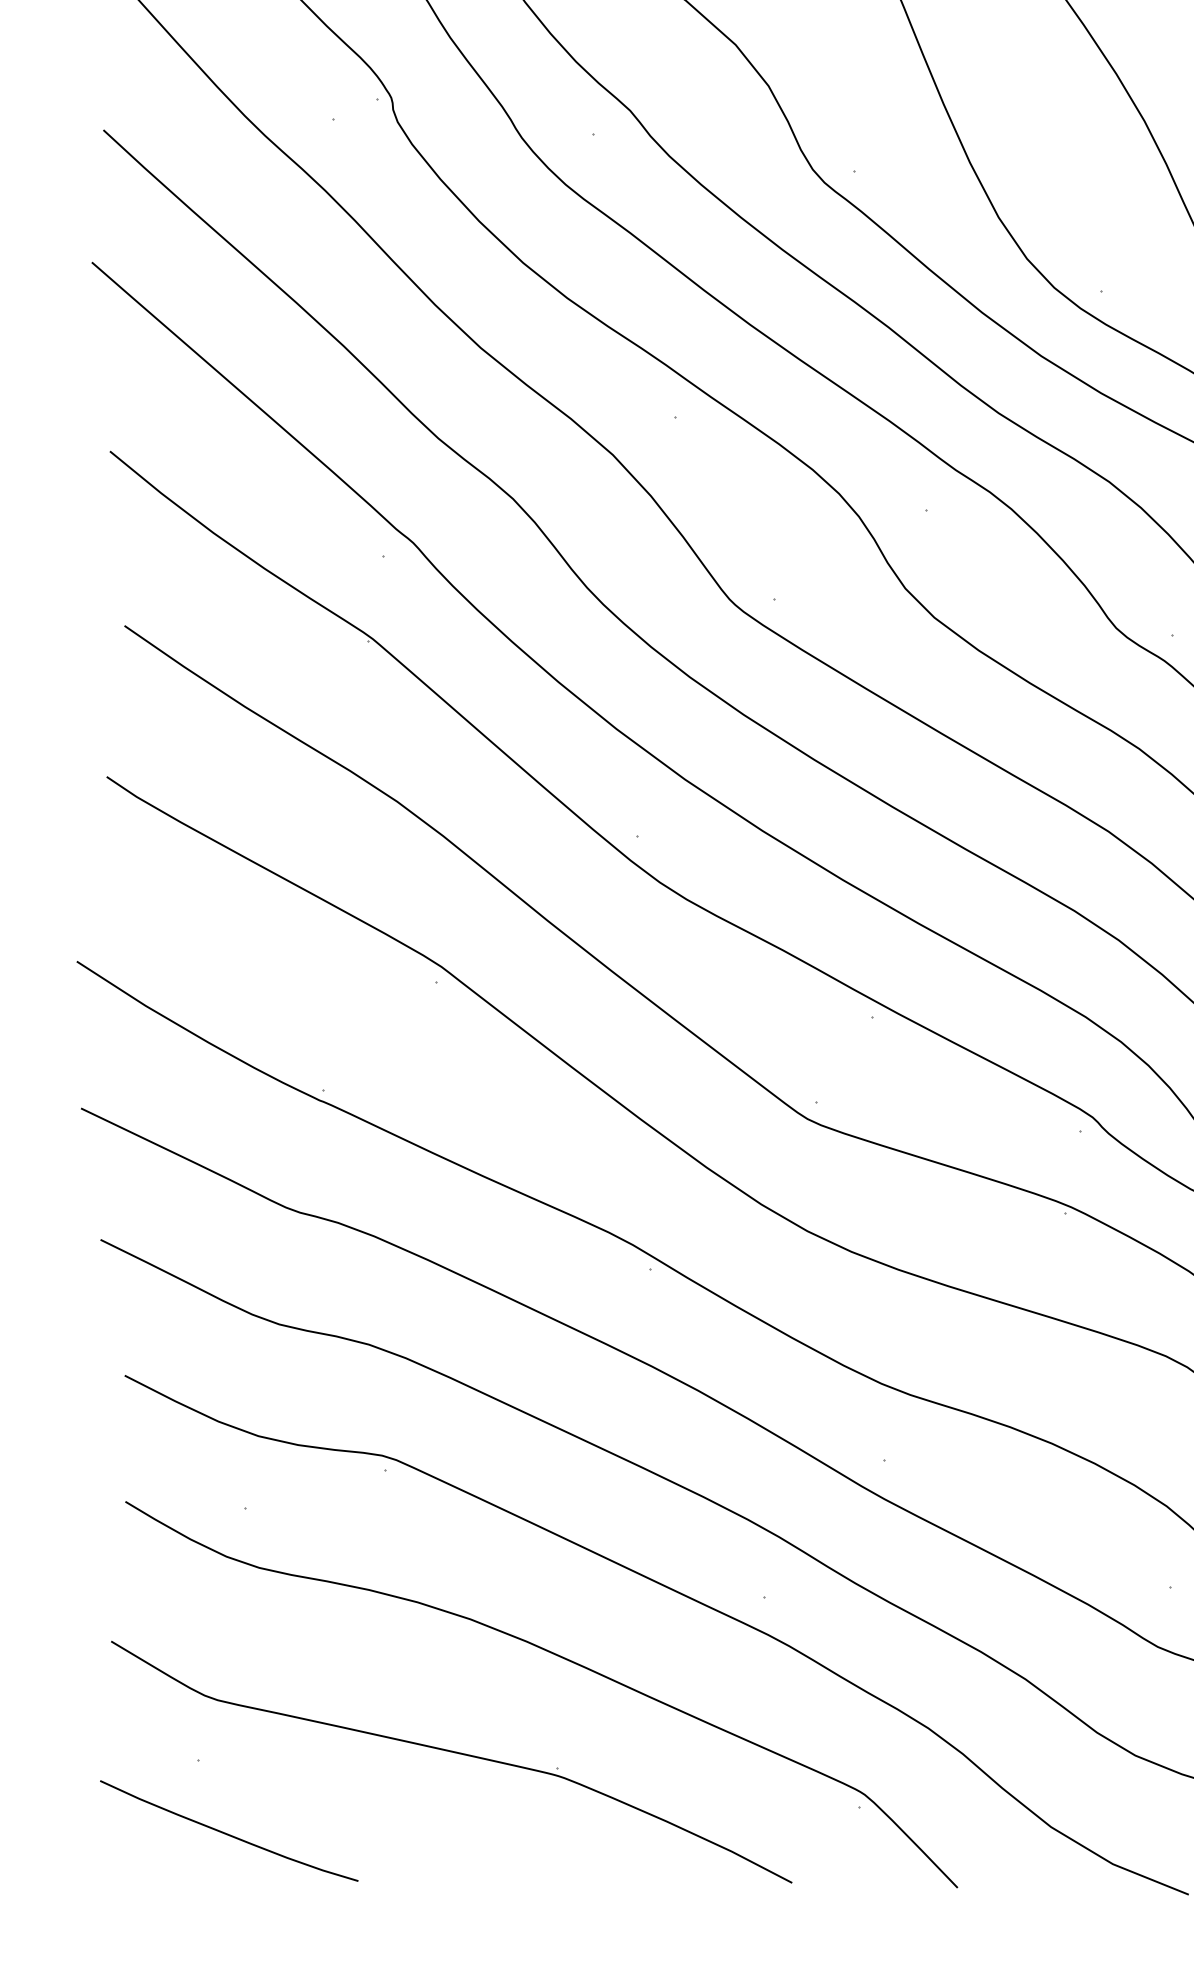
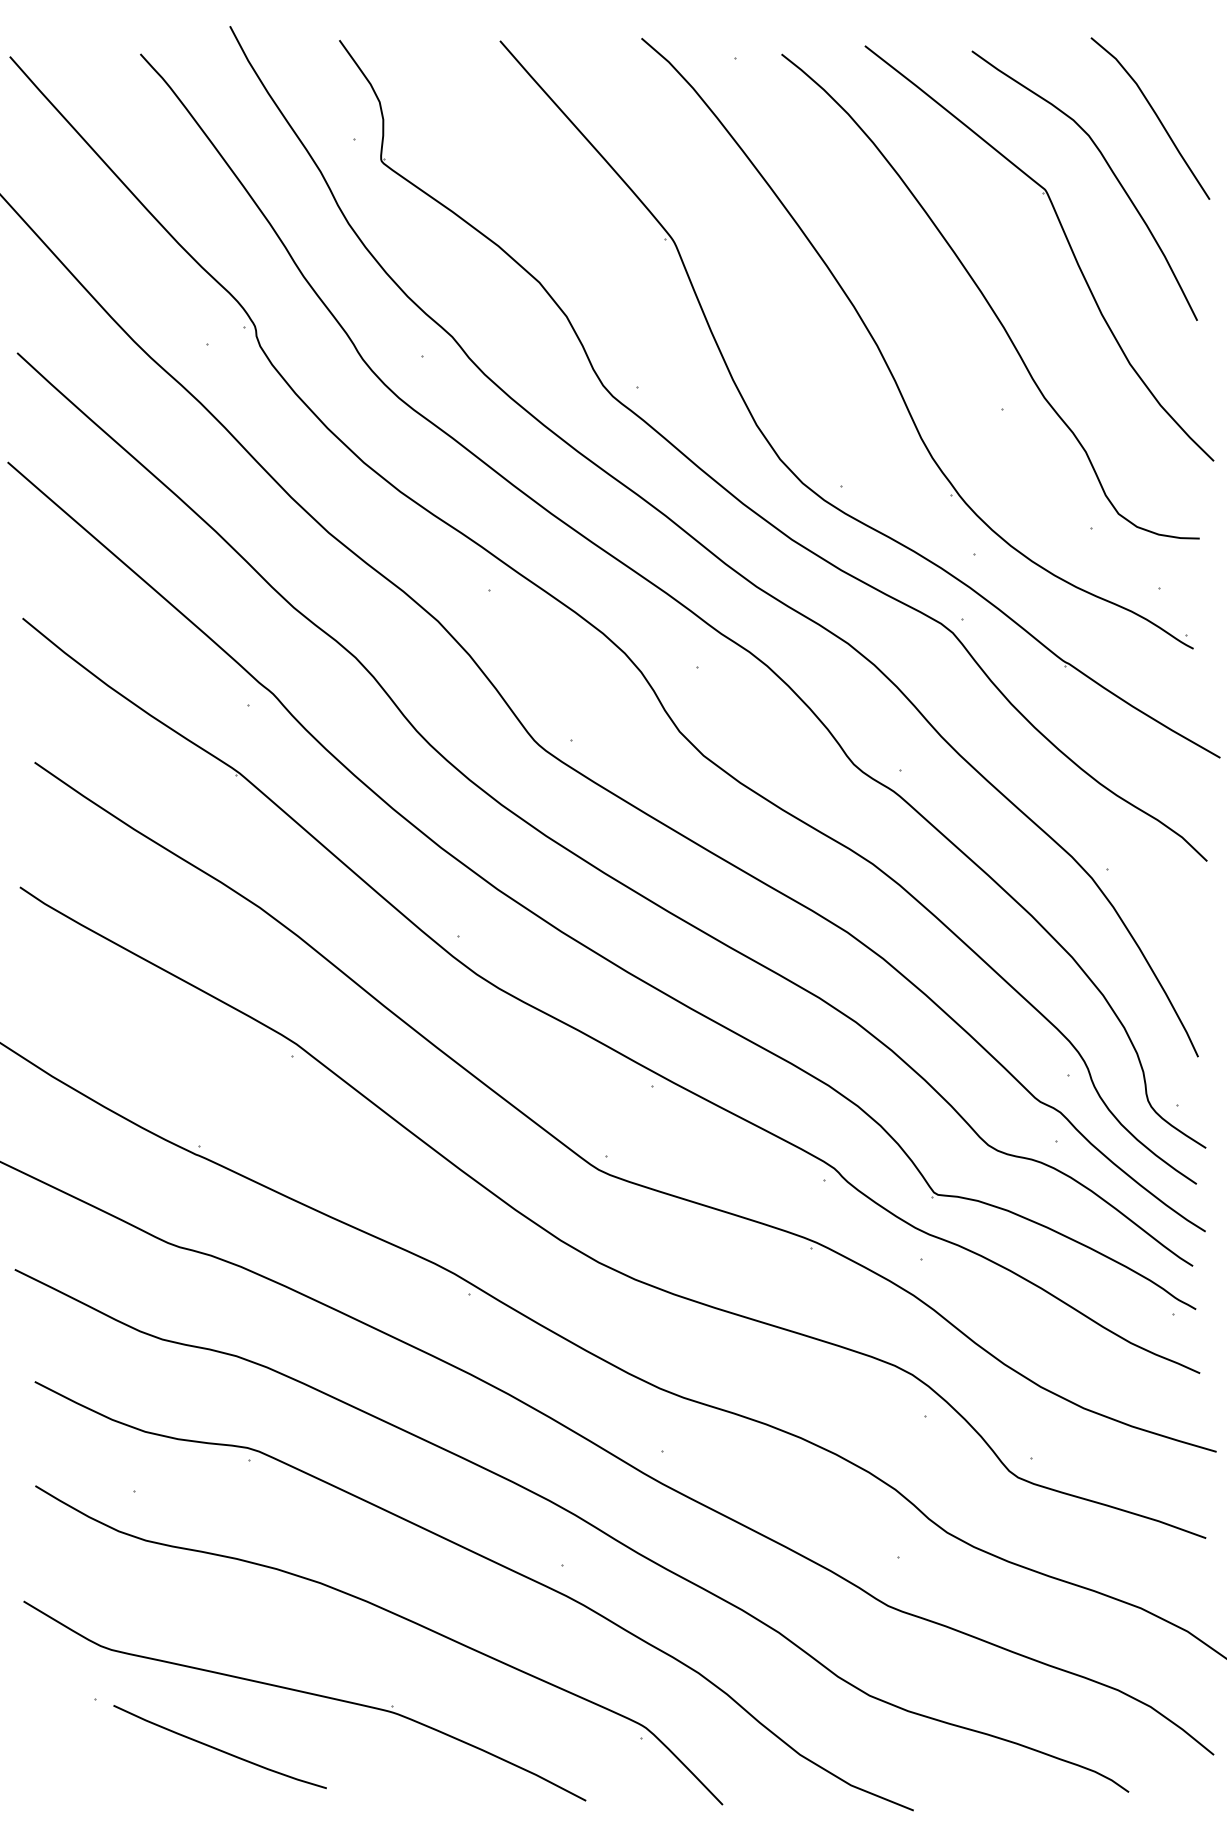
curve: (227, 1832) -> (218, 1748), moved

